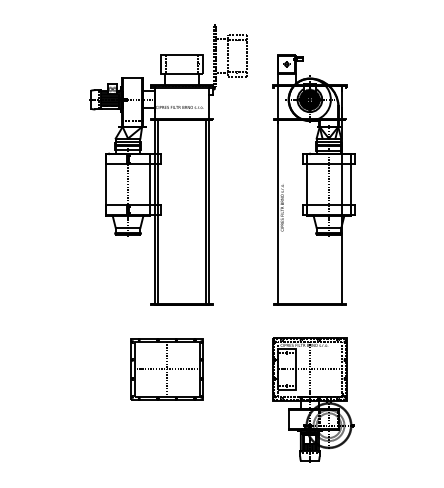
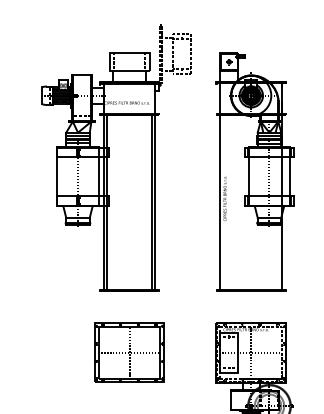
part: (166, 369) -> (128, 352), moved

